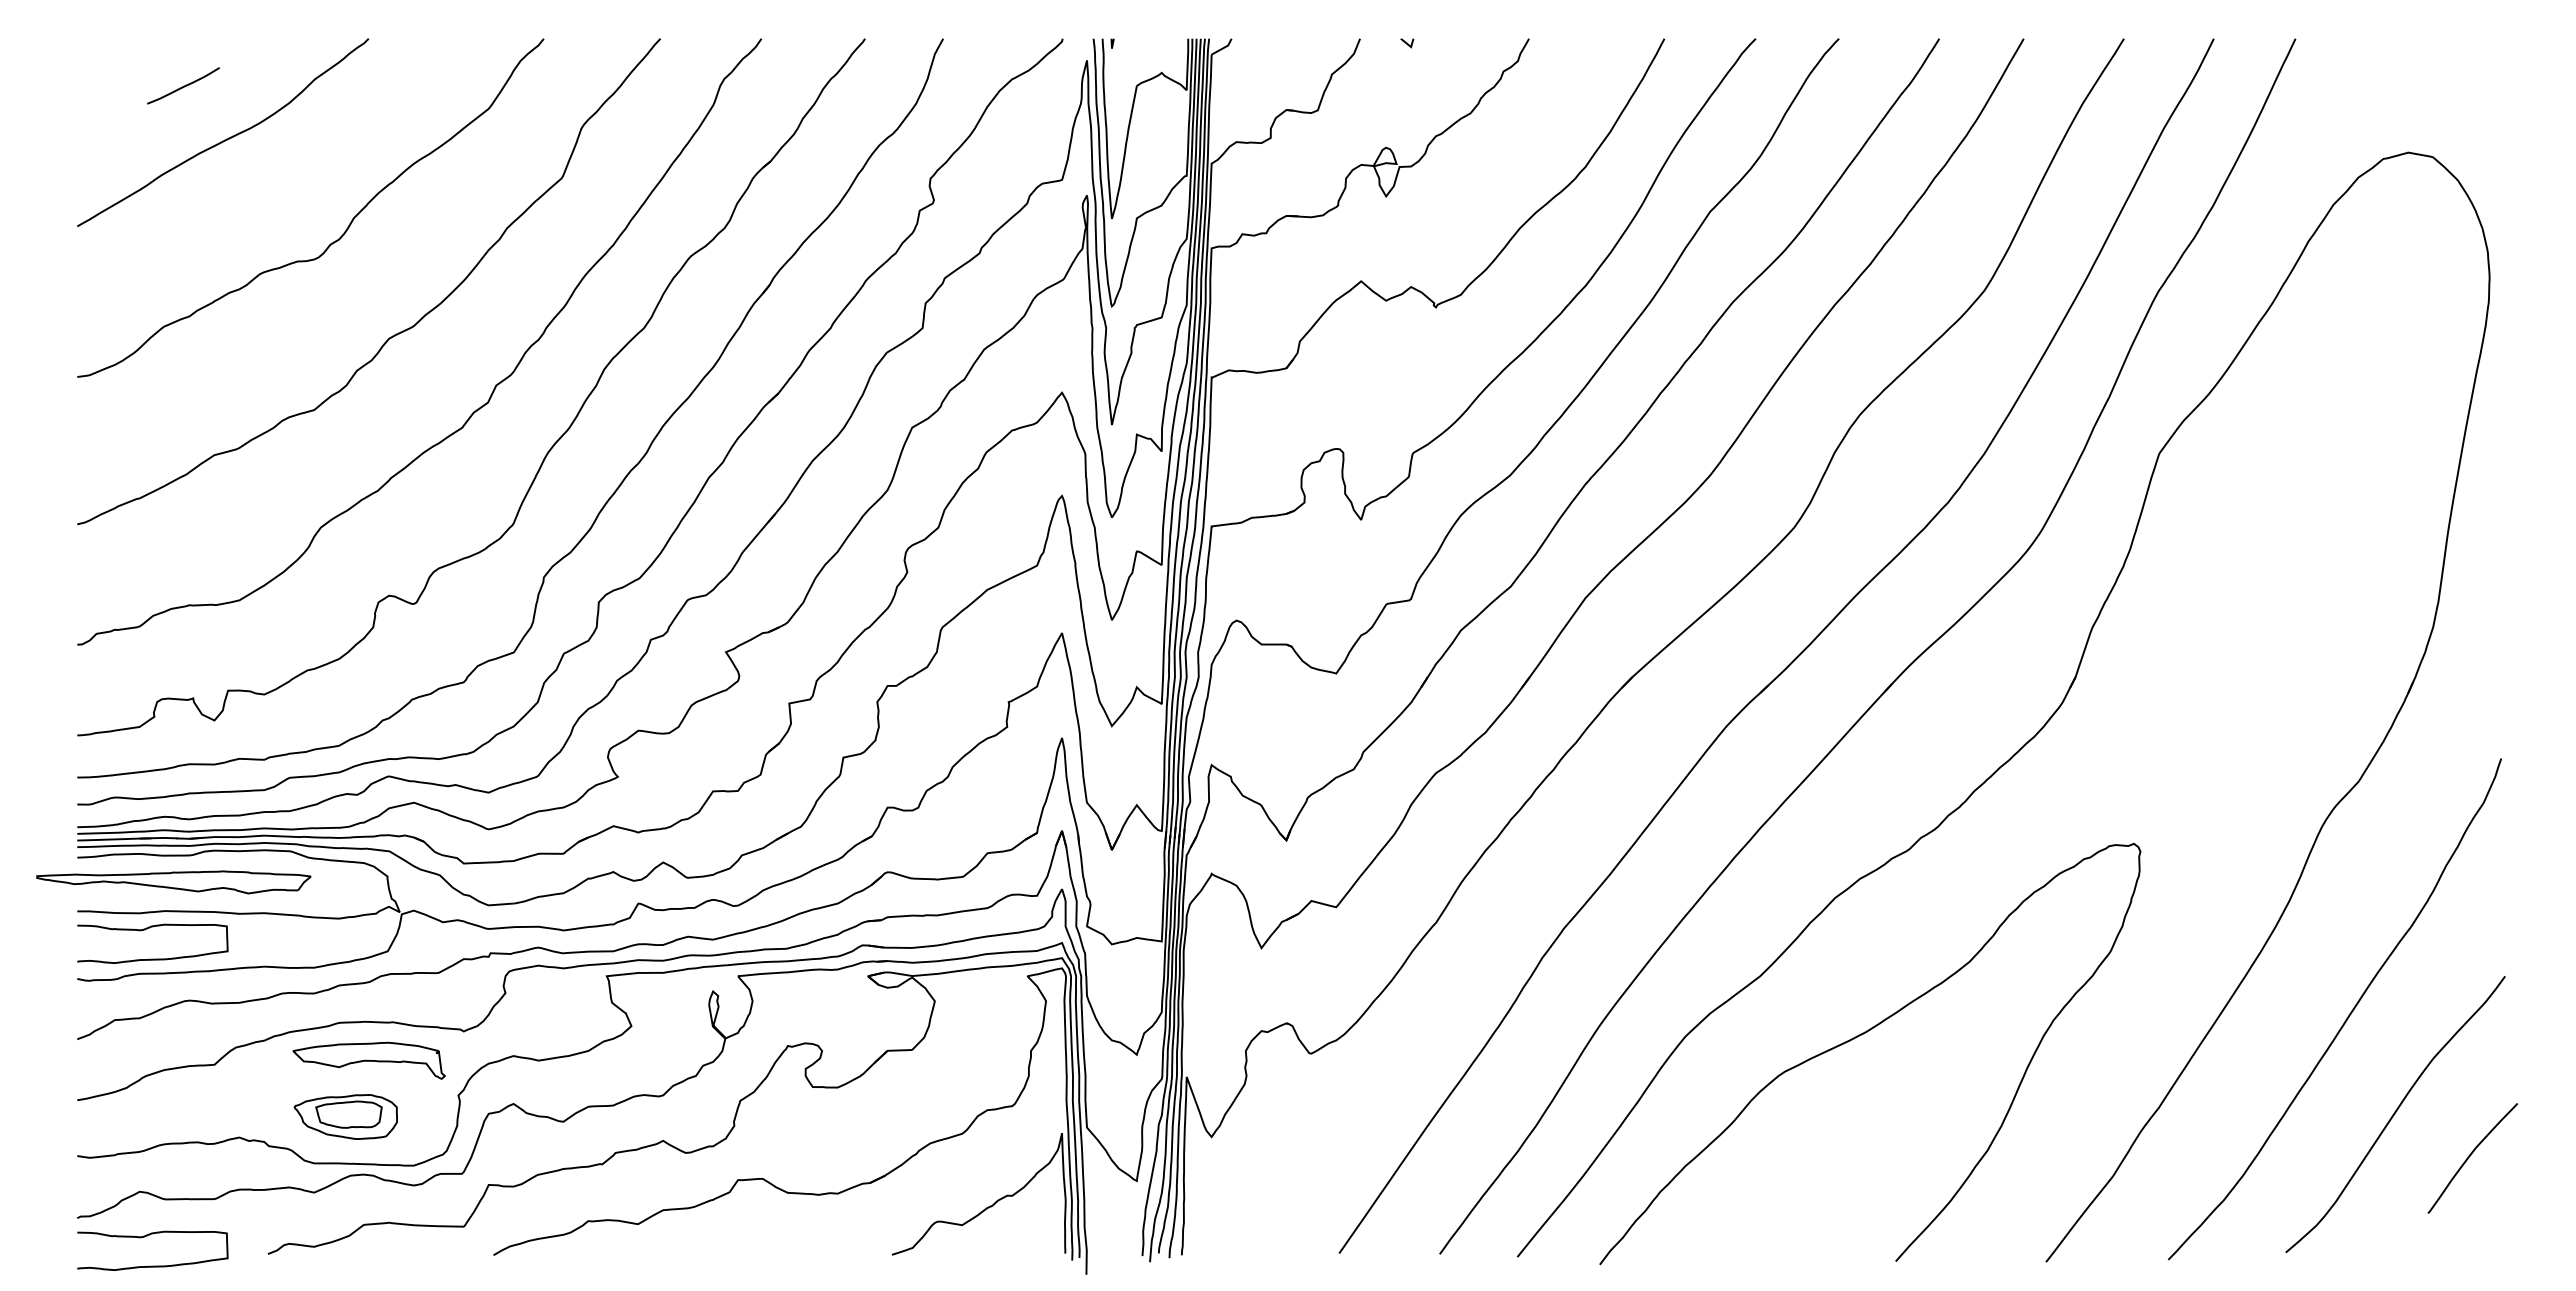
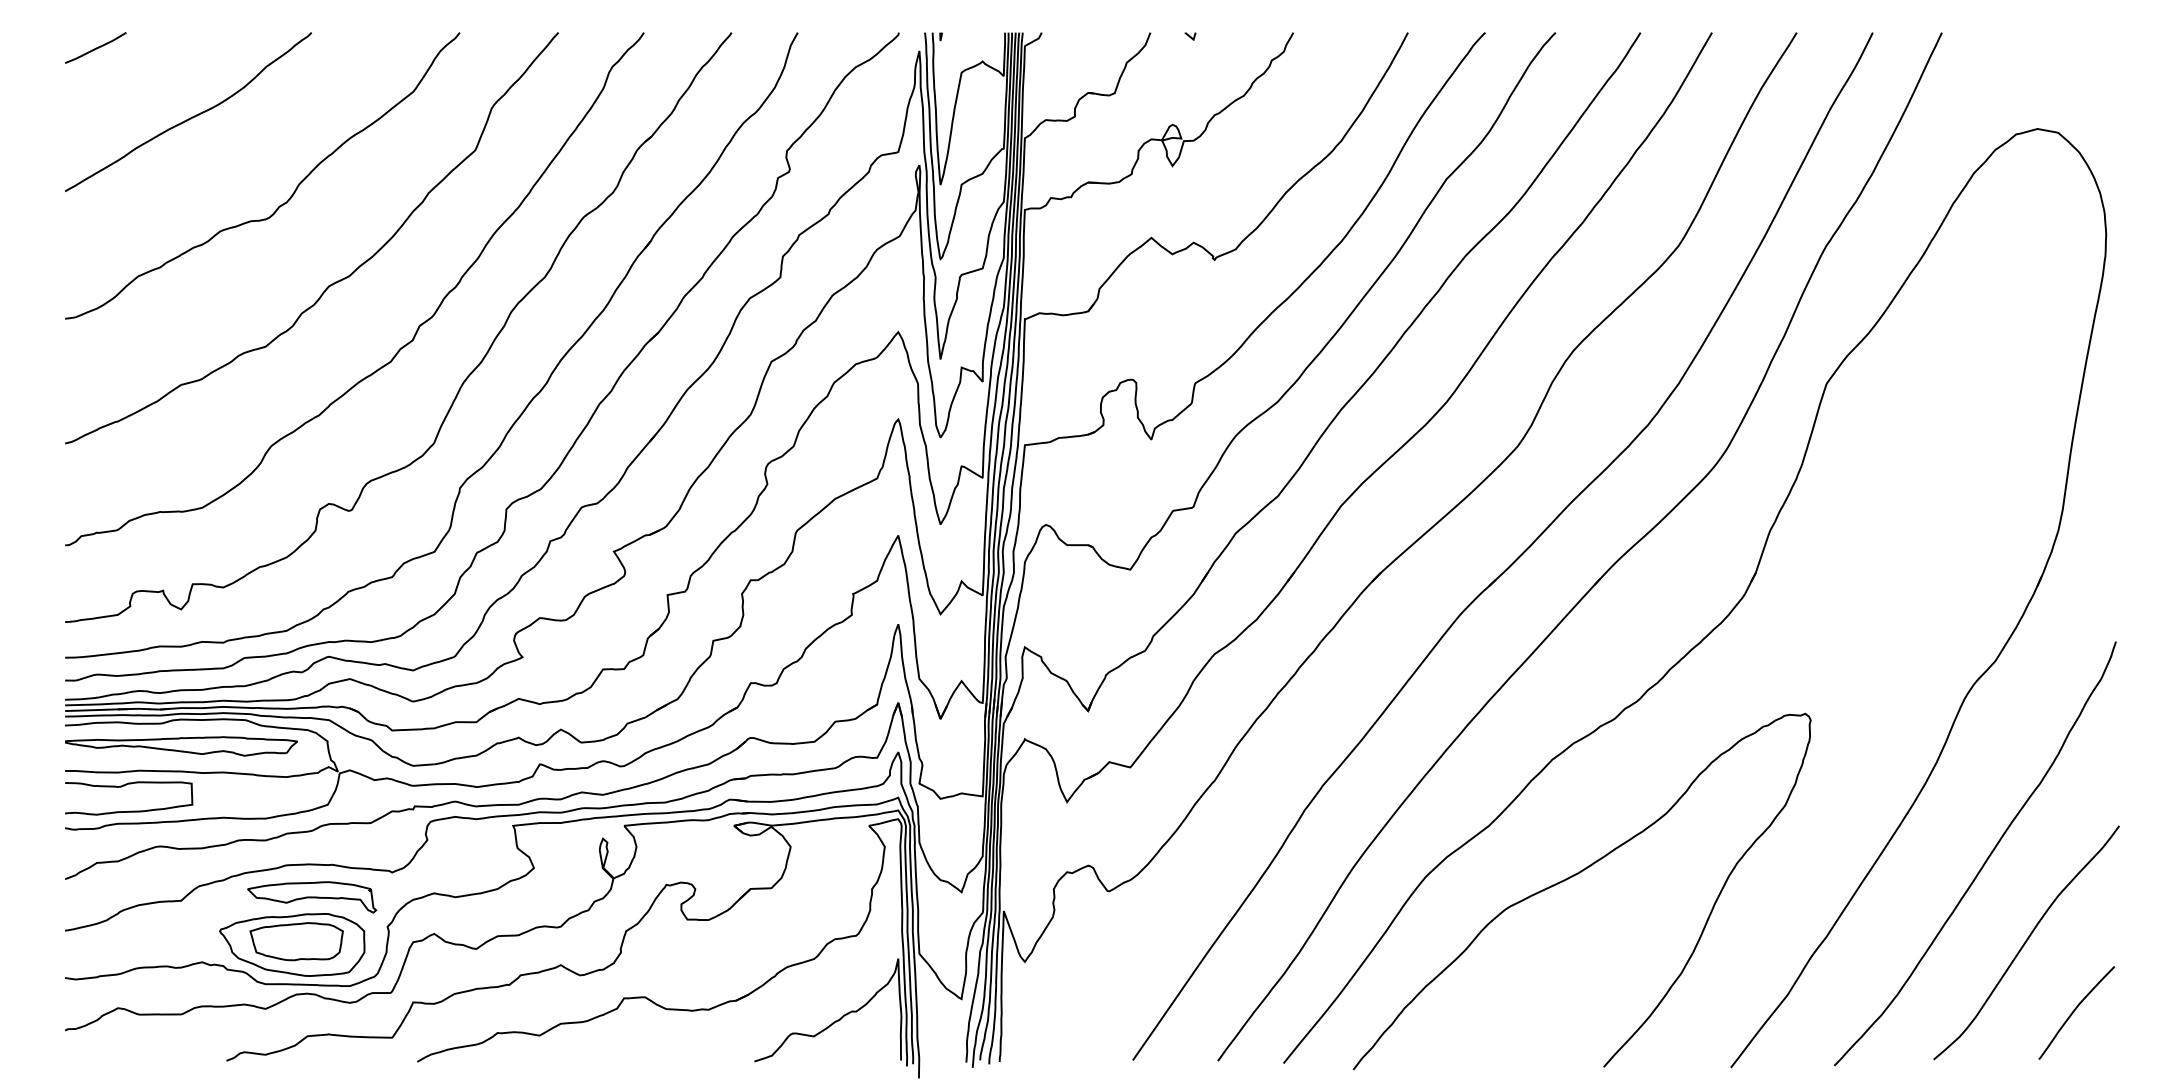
curve: (183, 85) -> (95, 47), moved
part: (173, 882) -> (181, 746), moved
part: (345, 1116) -> (292, 944), size x1.67
curve: (2470, 1156) -> (2074, 1011), moved
curve: (147, 1236) -> (124, 1046), removed

